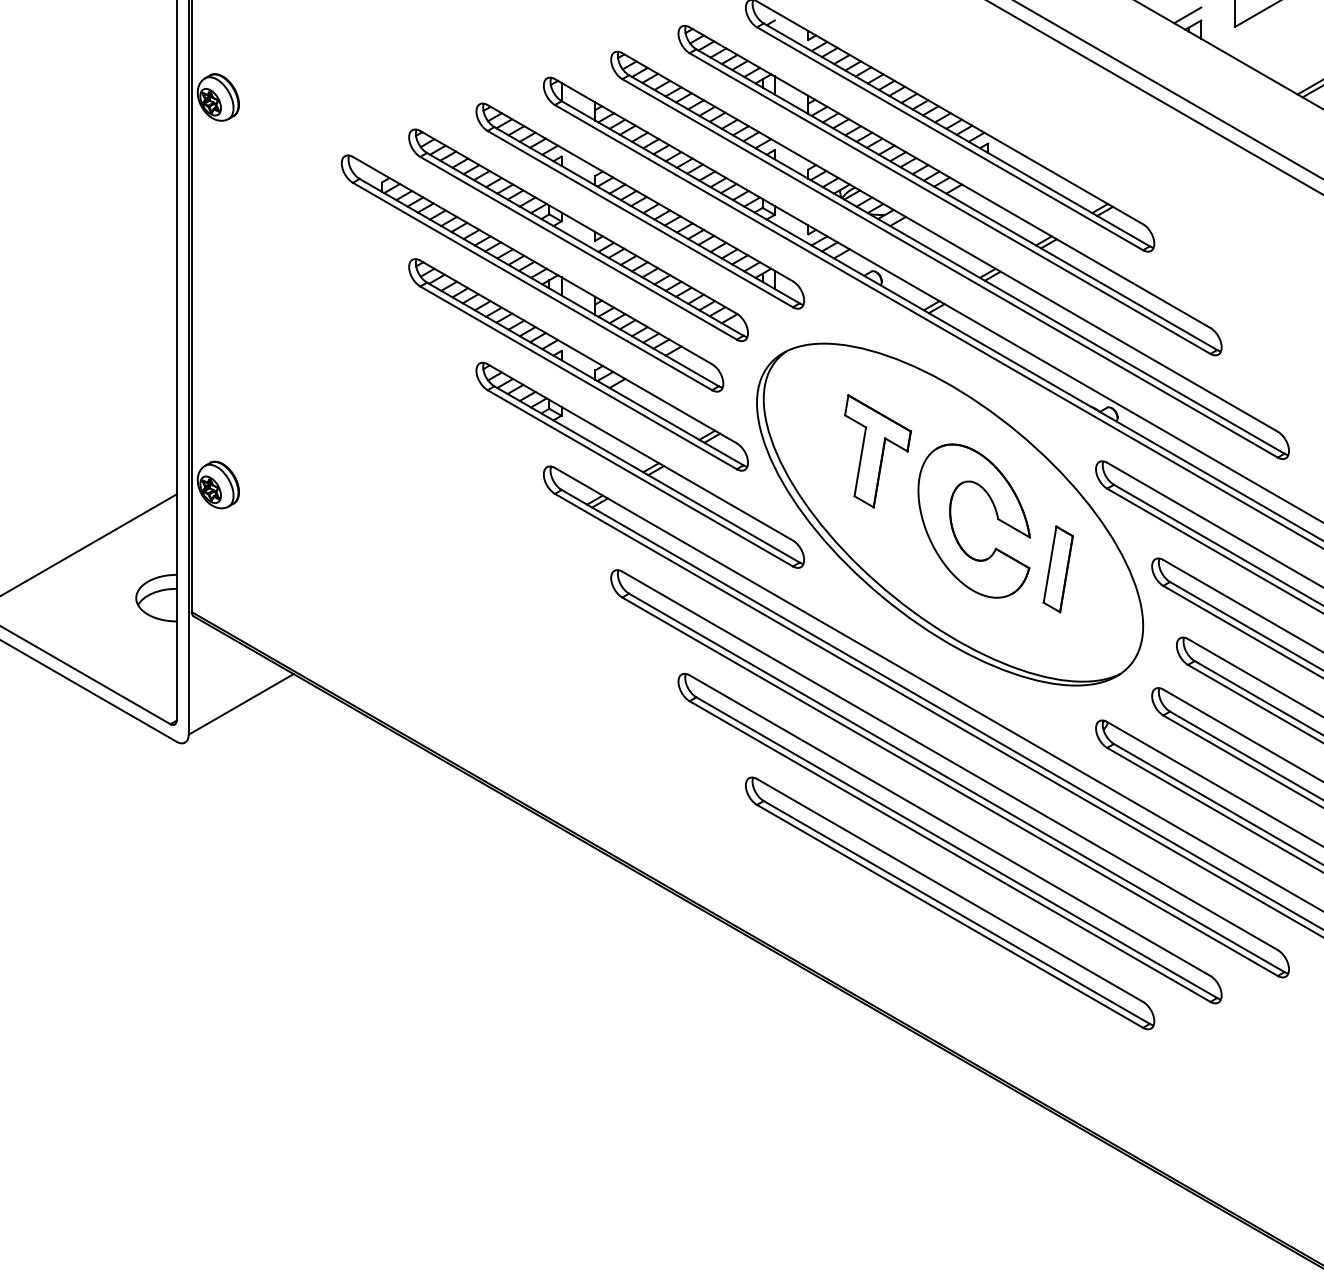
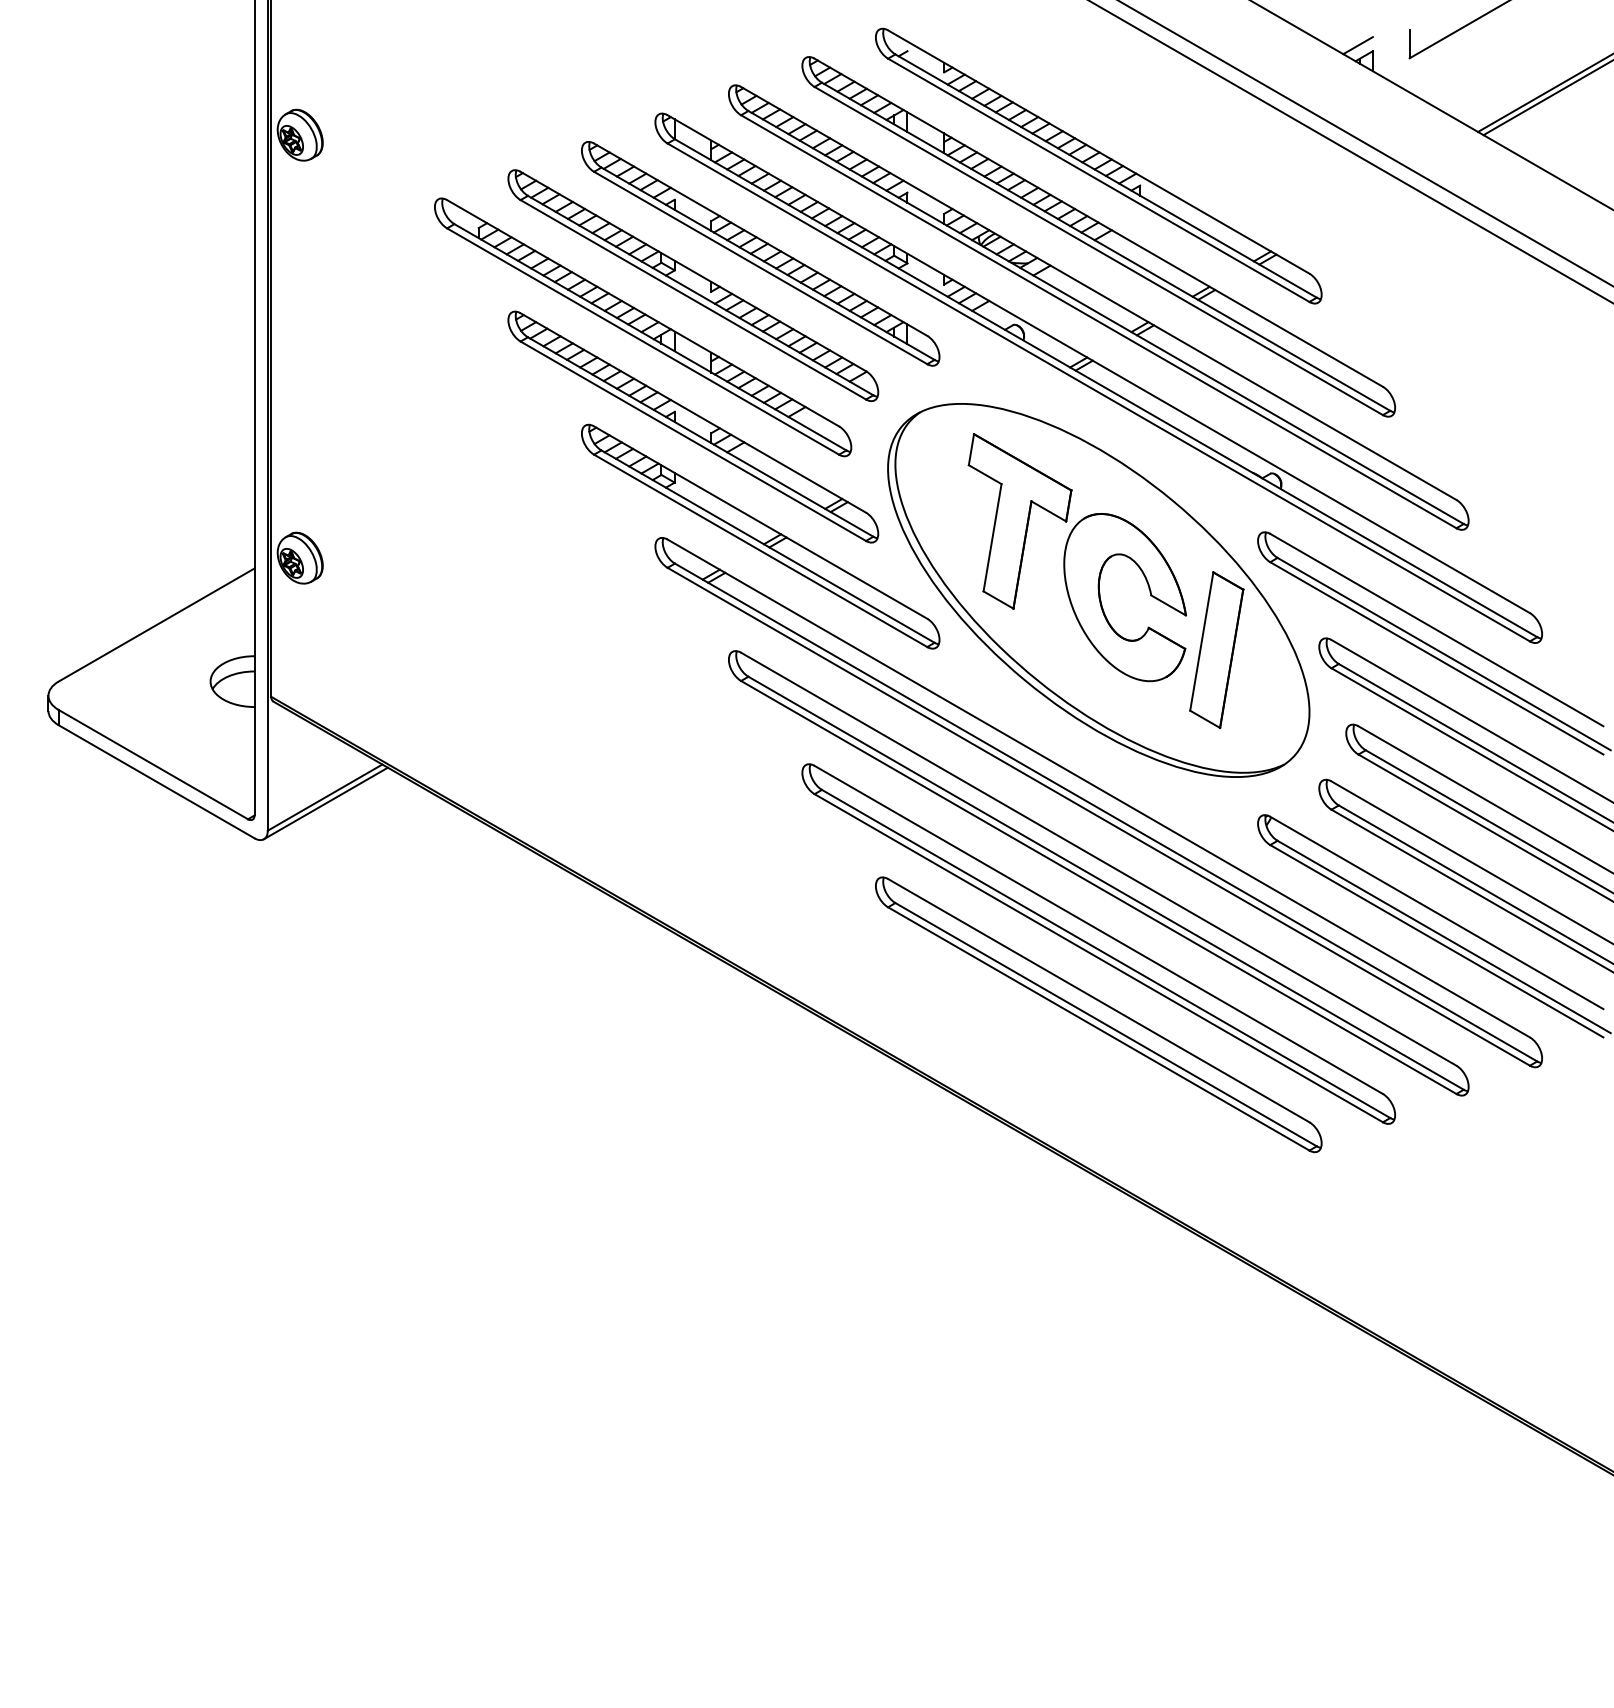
part: (877, 451) -> (1019, 521), size x1.43
part: (1057, 569) -> (1216, 650), size x1.67
line: (241, 709) -> (325, 803), added

